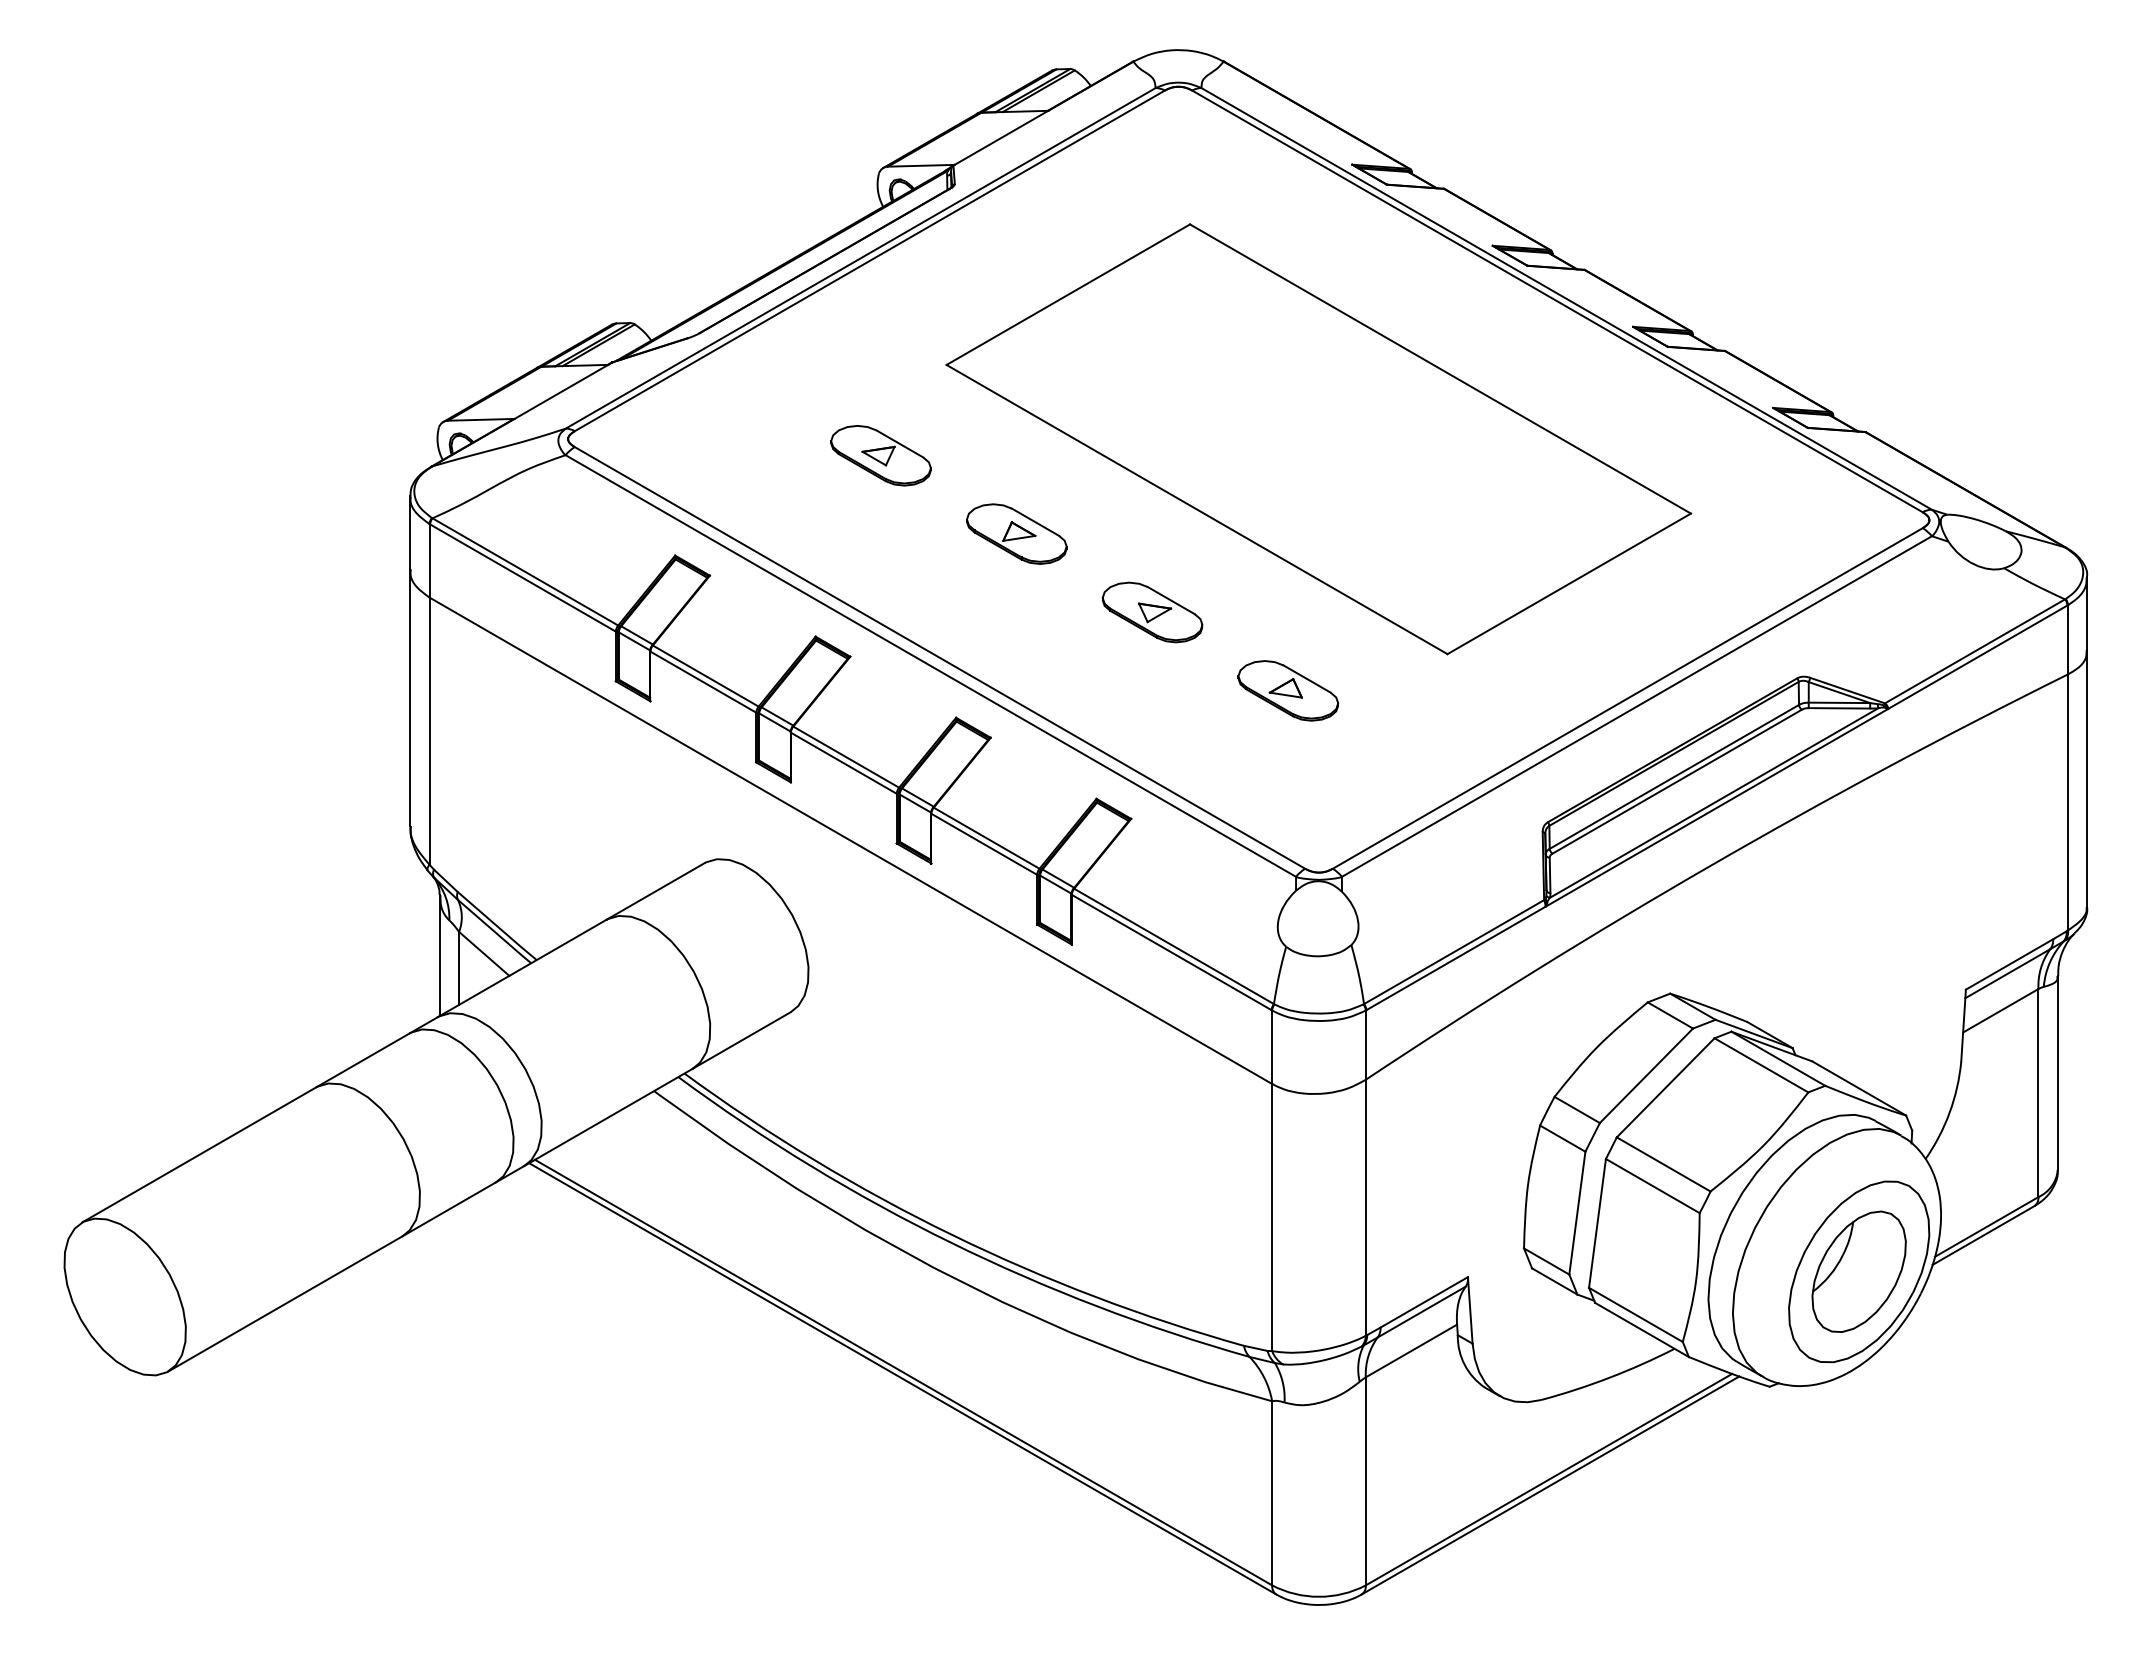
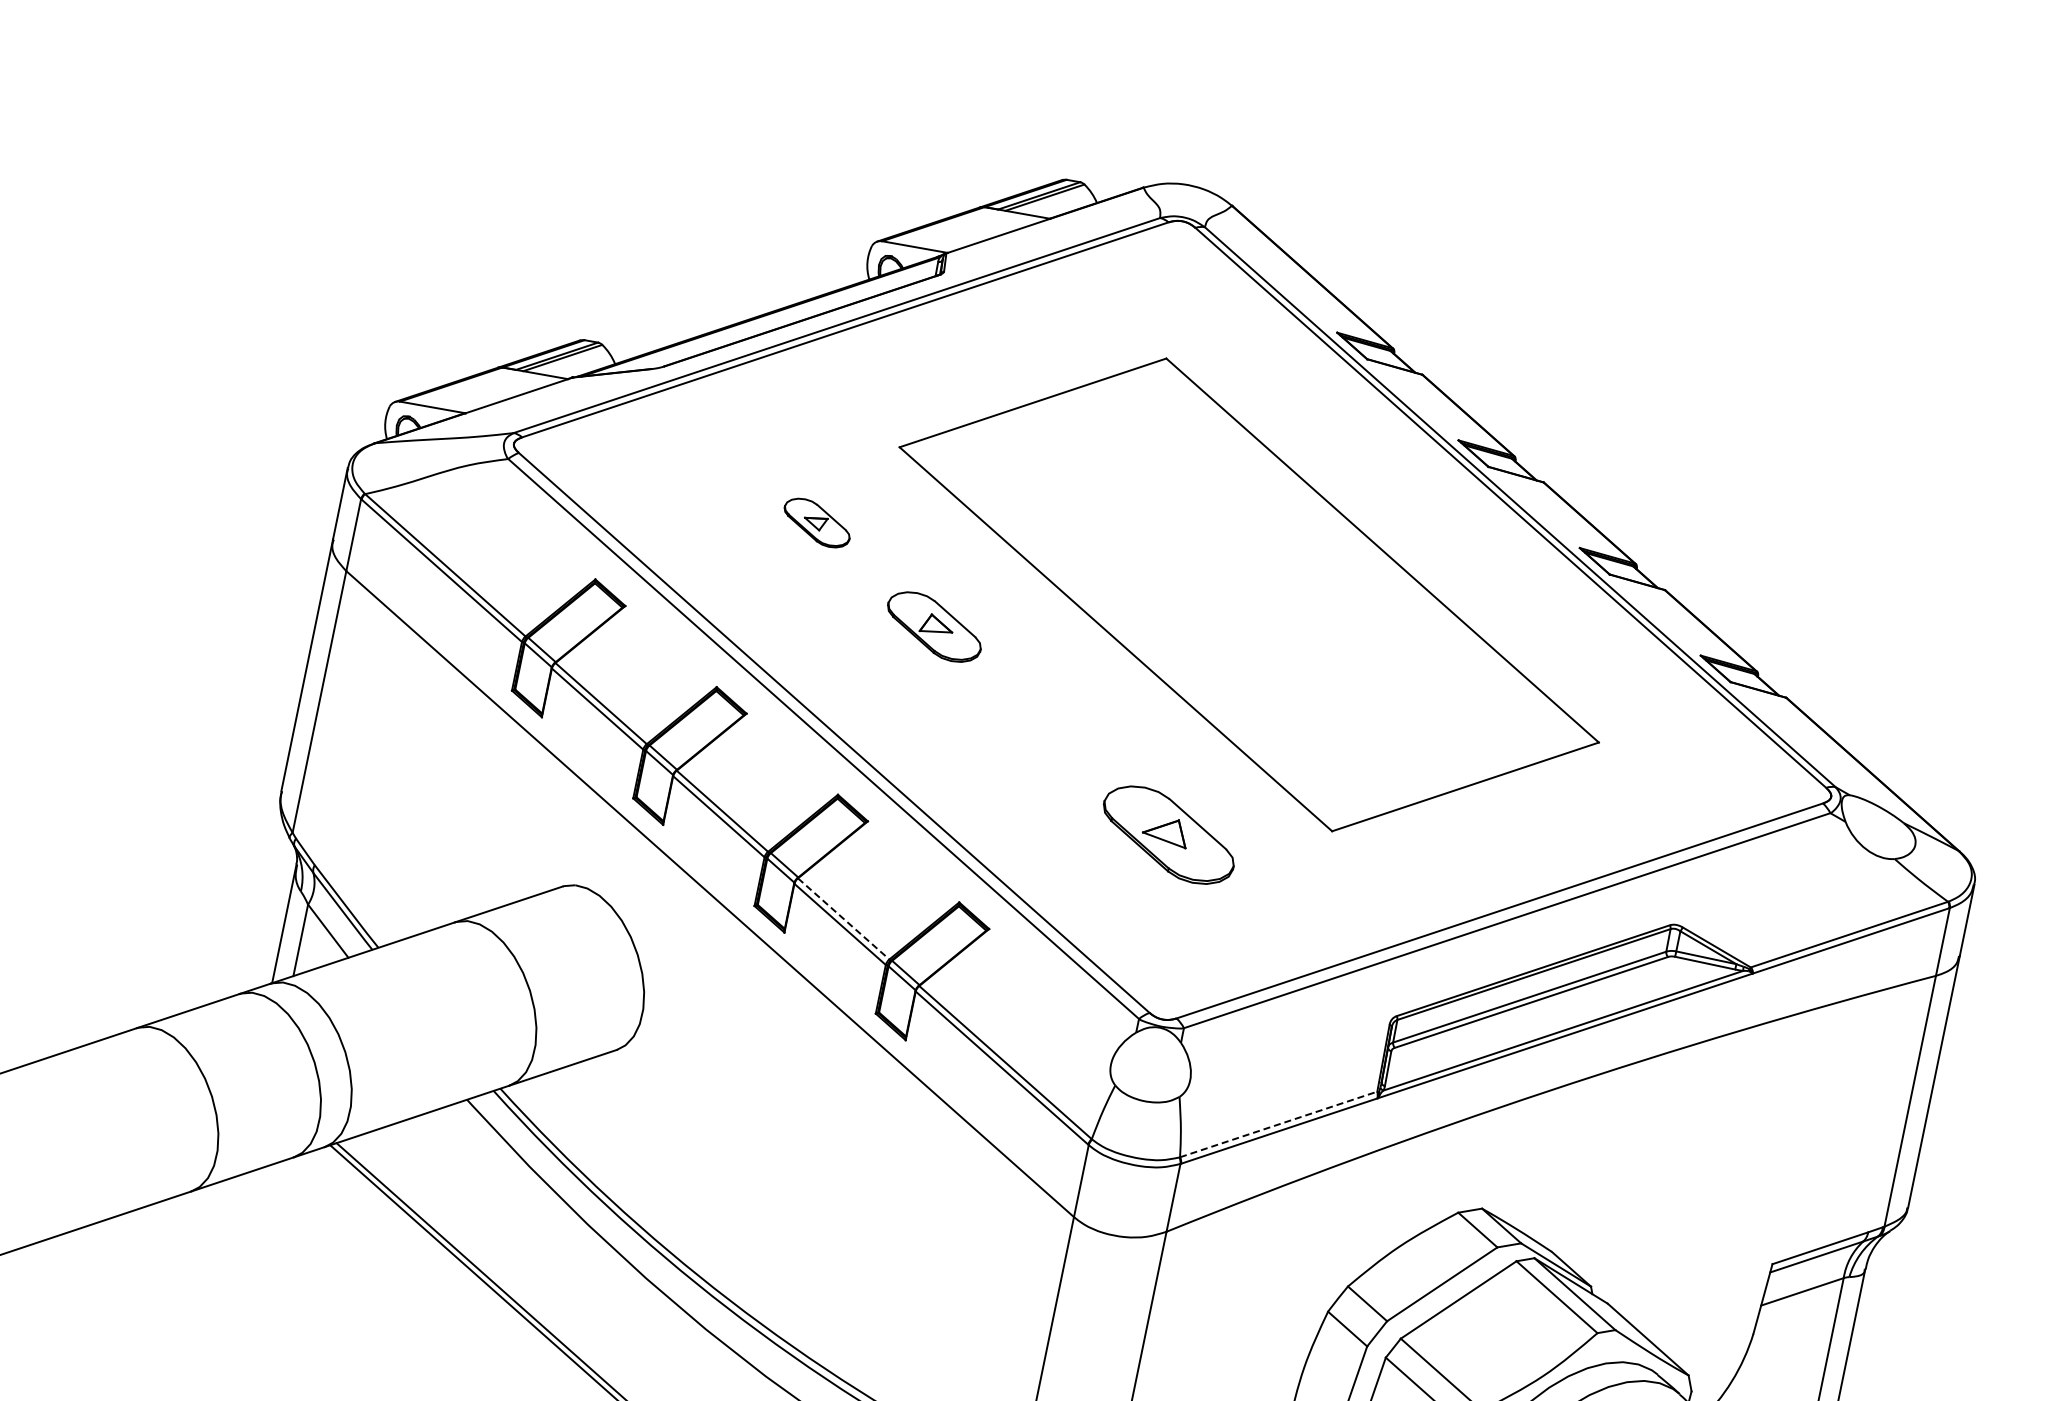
part: (880, 455) -> (816, 522), size x0.7
part: (1152, 612) -> (1051, 731), removed
part: (1288, 690) -> (1169, 834), size x1.4
line: (987, 838) -> (844, 919), solid -> dashed
line: (1454, 952) -> (1279, 1124), solid -> dashed

